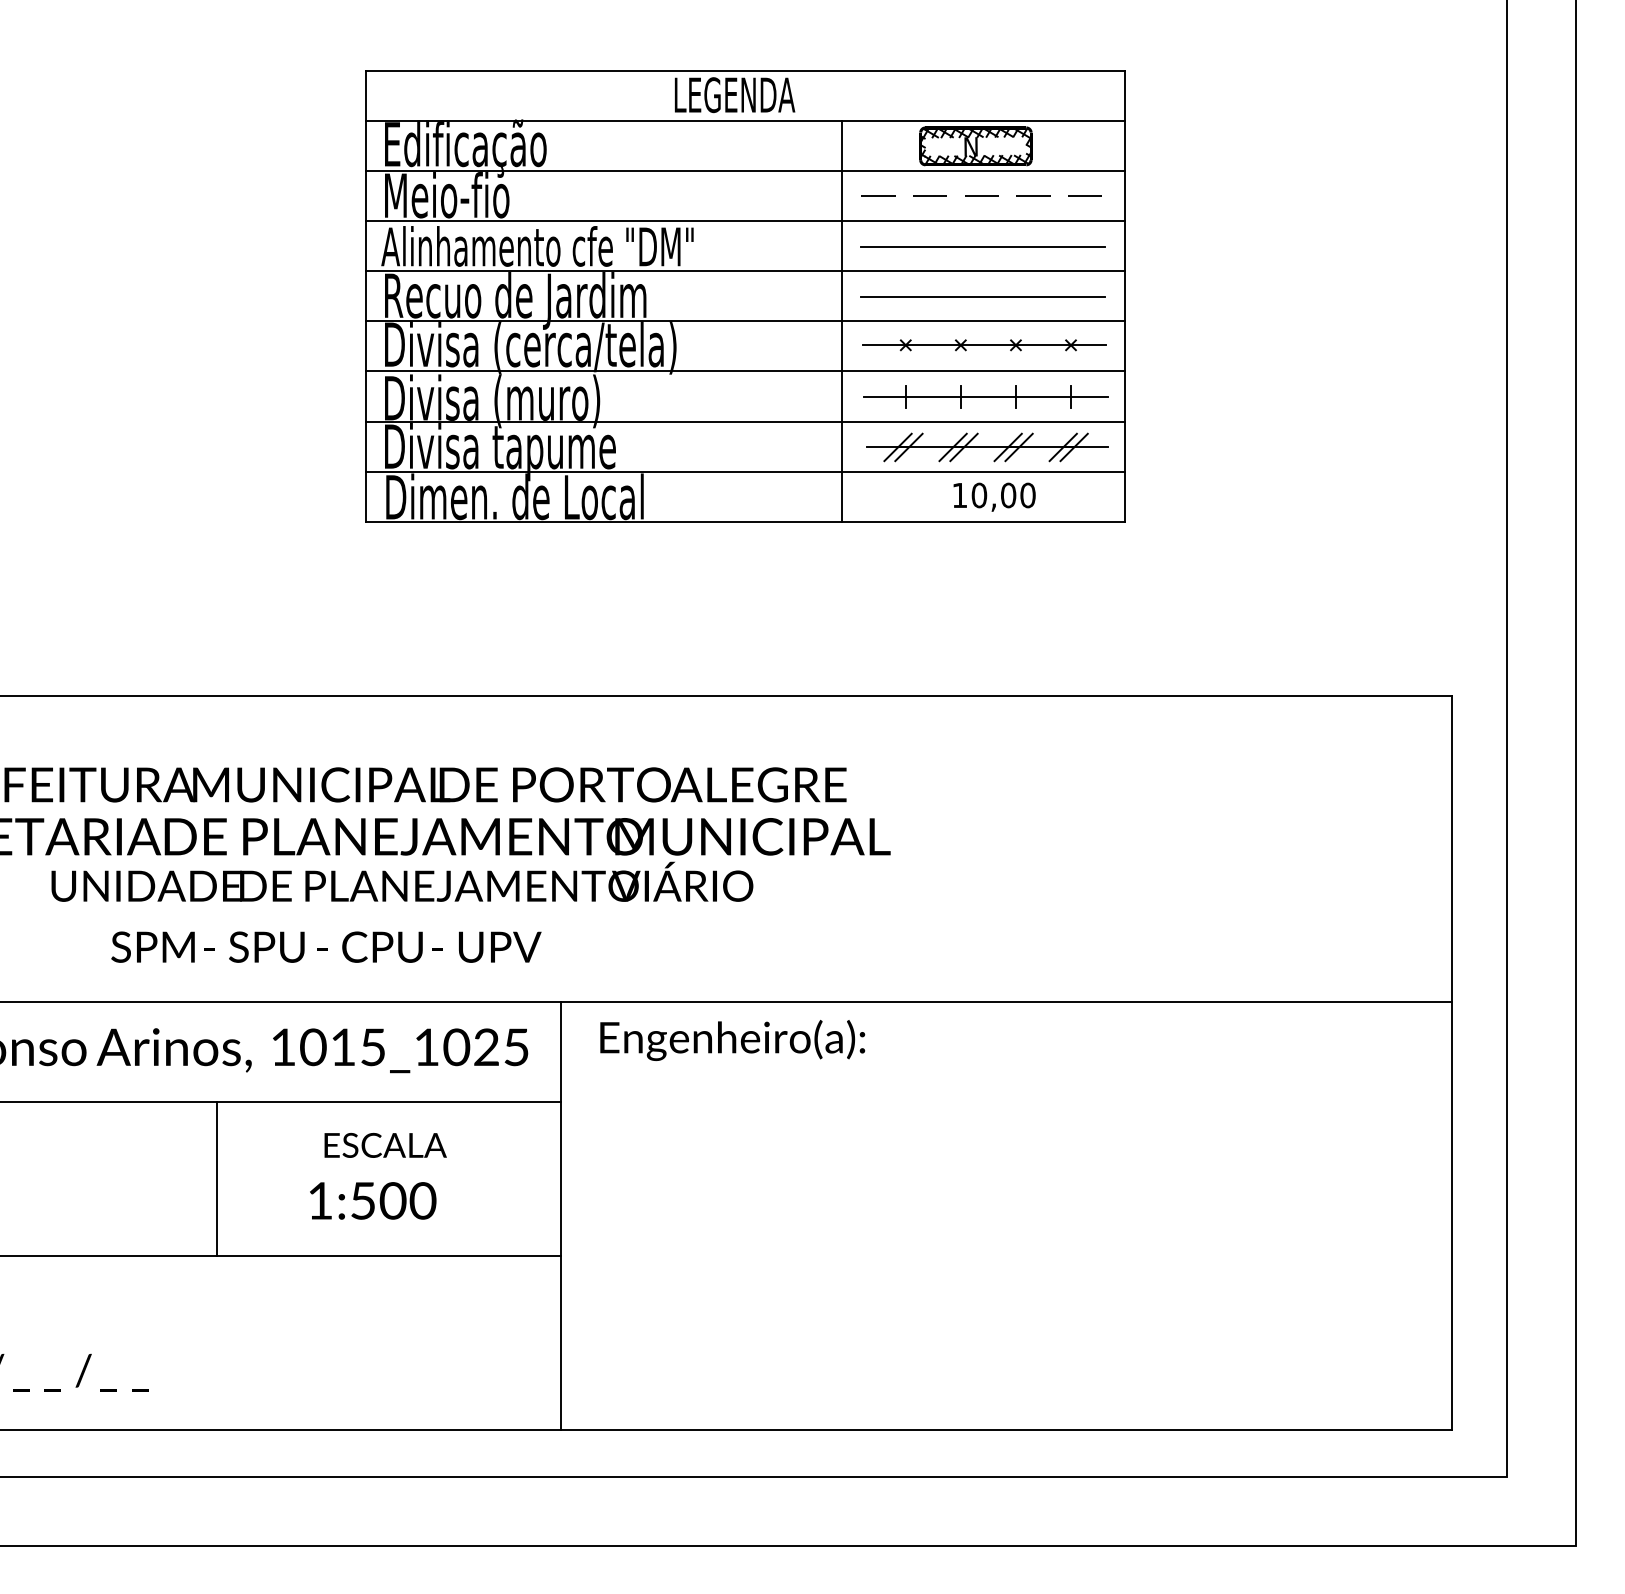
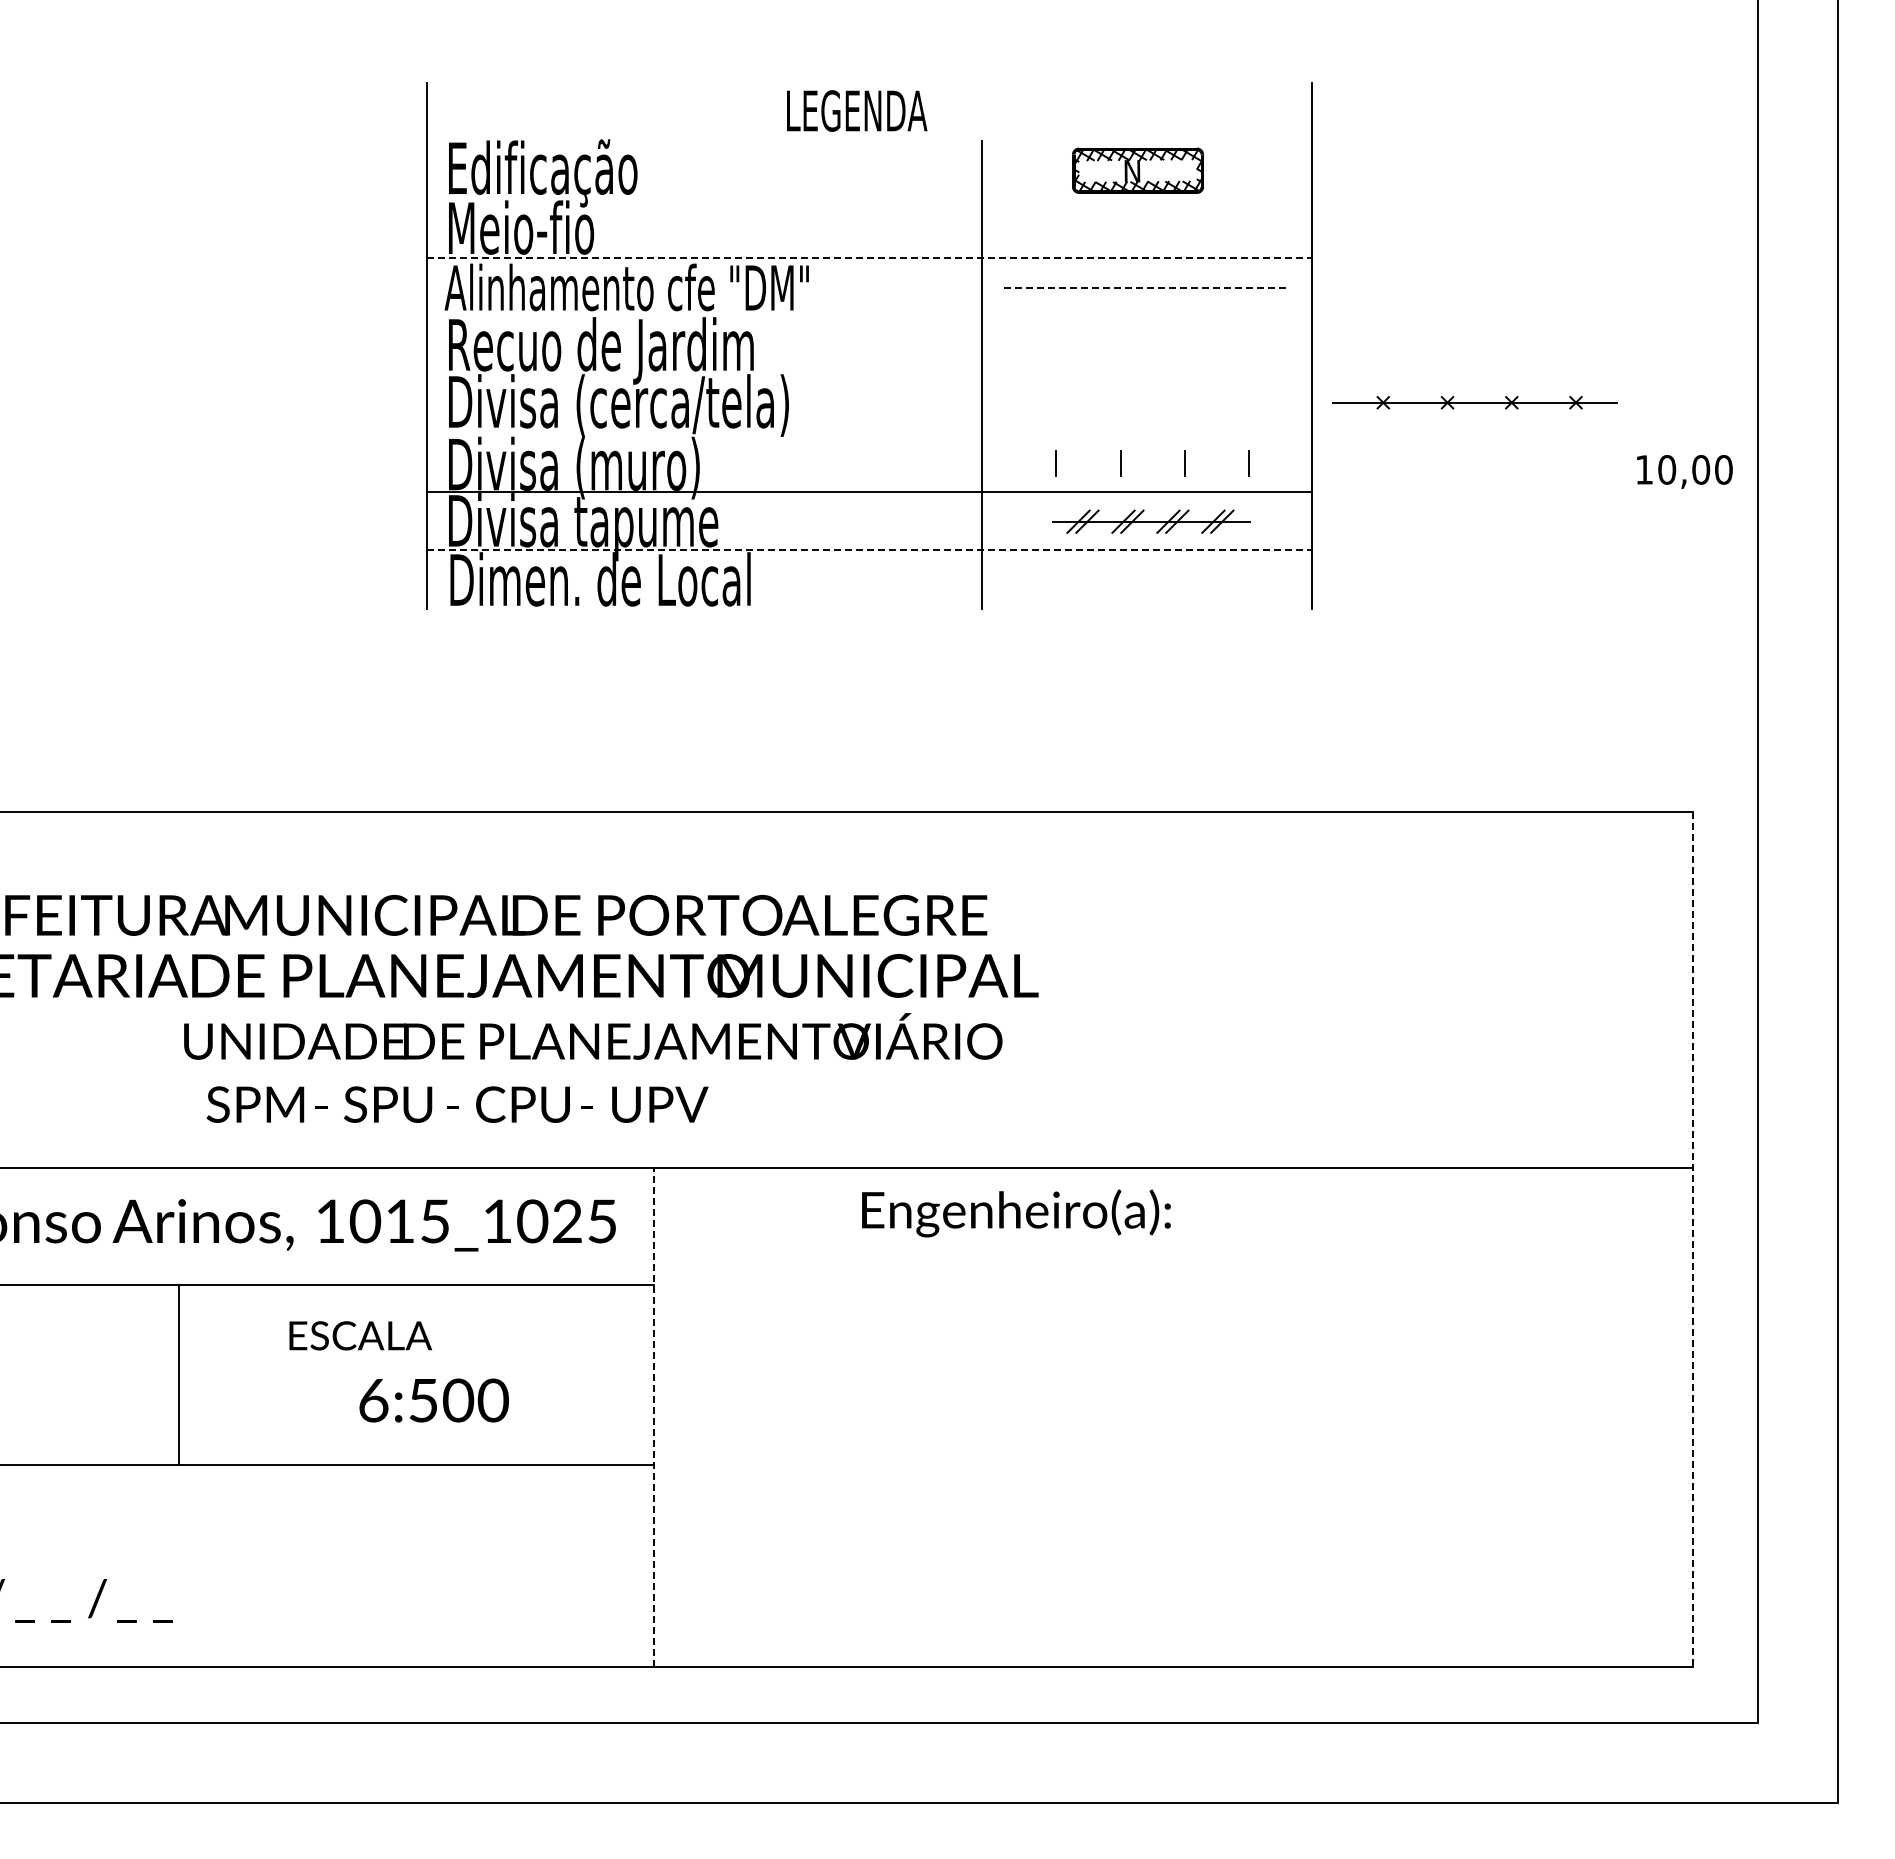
line: (744, 70) -> (868, 82), removed
line: (744, 121) -> (868, 141), removed
line: (744, 171) -> (868, 199), removed
line: (981, 195) -> (1144, 227), removed
line: (745, 220) -> (869, 257), solid -> dashed
line: (983, 247) -> (1146, 288), solid -> dashed
line: (744, 271) -> (868, 316), removed
line: (983, 297) -> (1146, 346), removed
line: (744, 321) -> (868, 374), removed
part: (984, 345) -> (1474, 402), moved
line: (744, 371) -> (868, 433), removed
line: (985, 397) -> (1149, 463), removed
part: (987, 447) -> (1151, 521), size x0.7
line: (745, 472) -> (869, 550), solid -> dashed
text: (994, 496) -> (1684, 471), moved
line: (744, 521) -> (868, 608), removed
text: (402, 881) -> (593, 1036), moved
text: (326, 947) -> (457, 1104), moved
text: (732, 1040) -> (1016, 1213), moved
line: (1452, 1062) -> (1693, 1239), solid -> dashed
text: (385, 1145) -> (360, 1335), moved
line: (216, 1178) -> (178, 1374), moved
text: (320, 1200) -> (373, 1400), 1:500 -> 6:500
line: (561, 1215) -> (654, 1417), solid -> dashed

